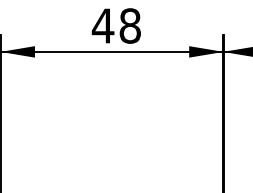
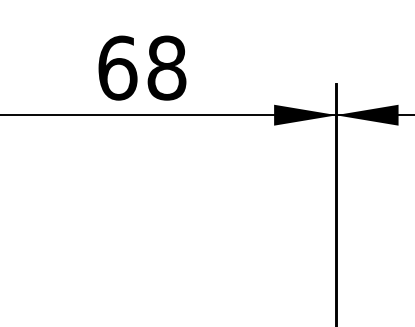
text: (102, 25) -> (116, 67), 48 -> 68

